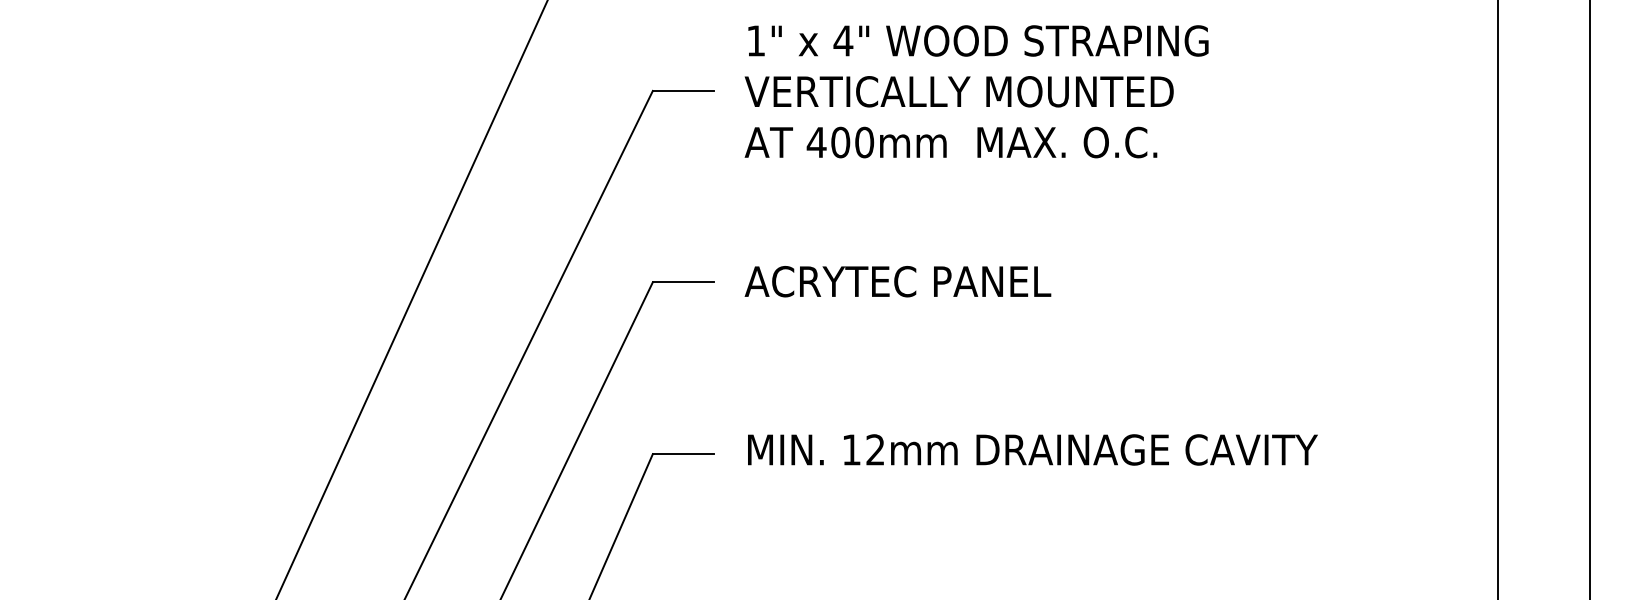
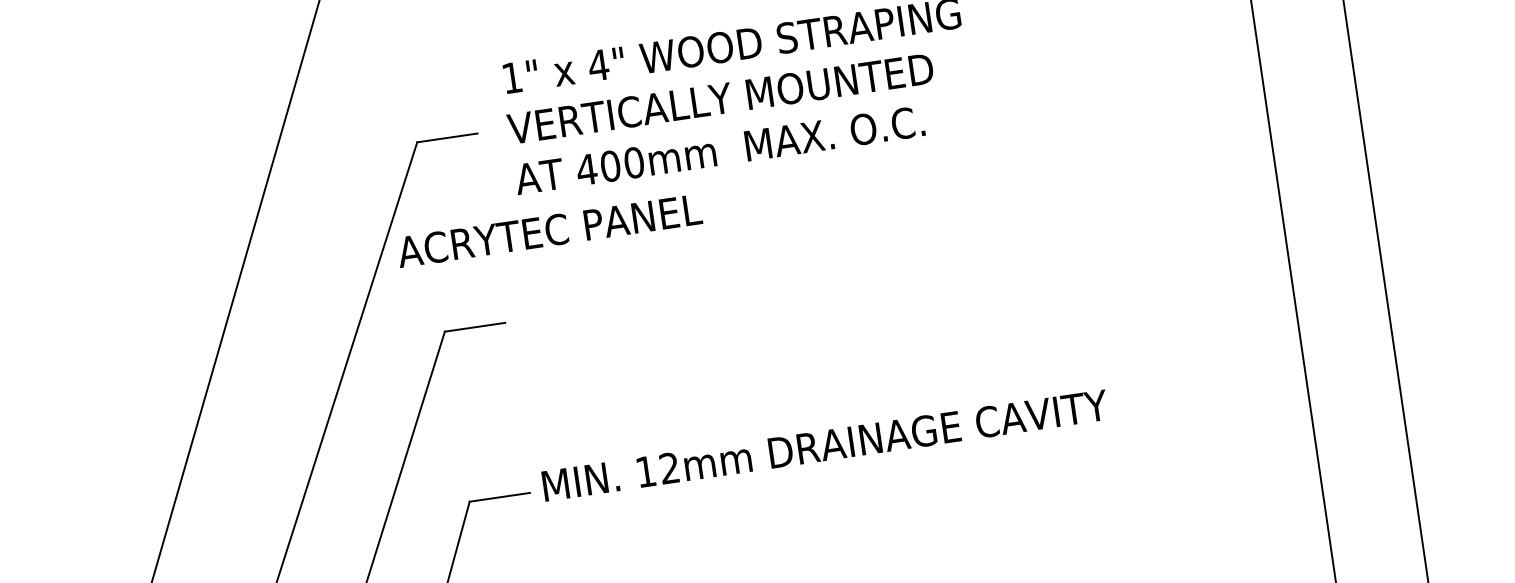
text: (897, 281) -> (549, 230), moved
text: (1032, 449) -> (824, 445), moved

